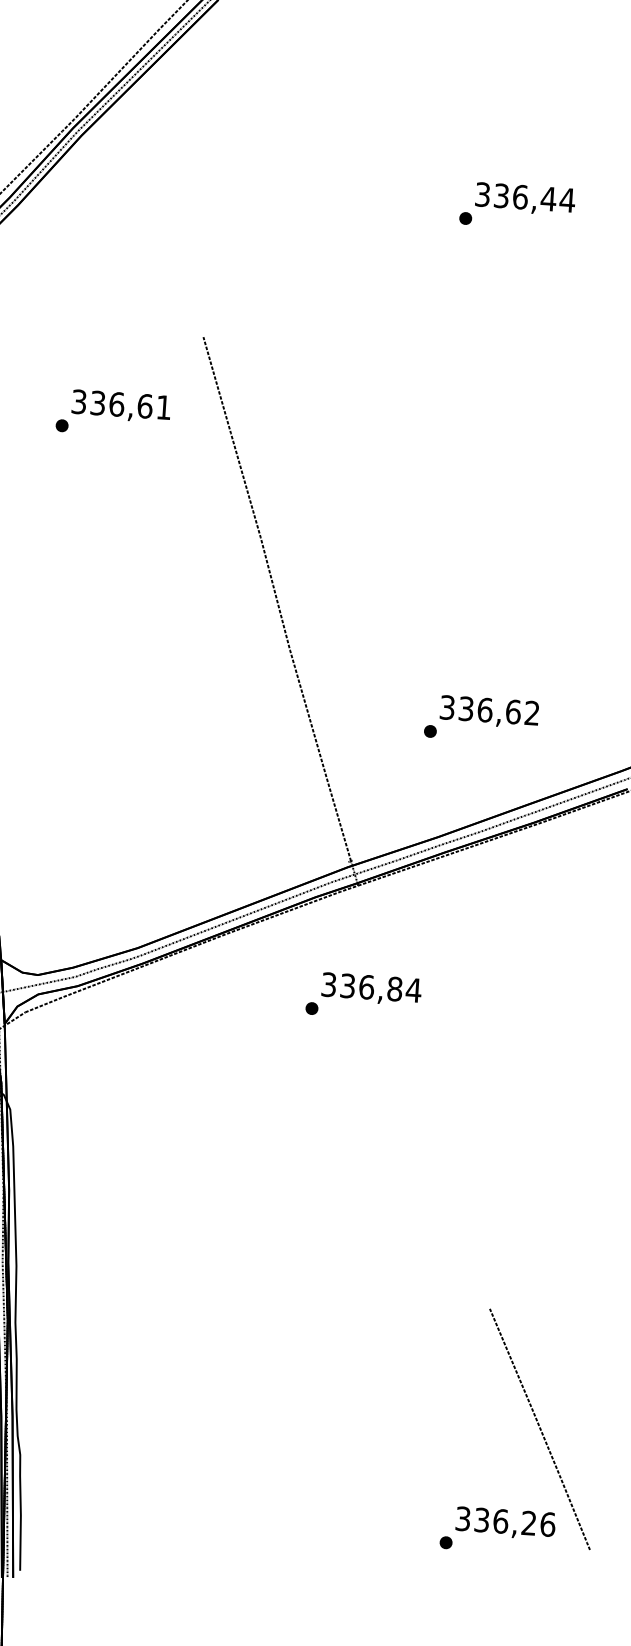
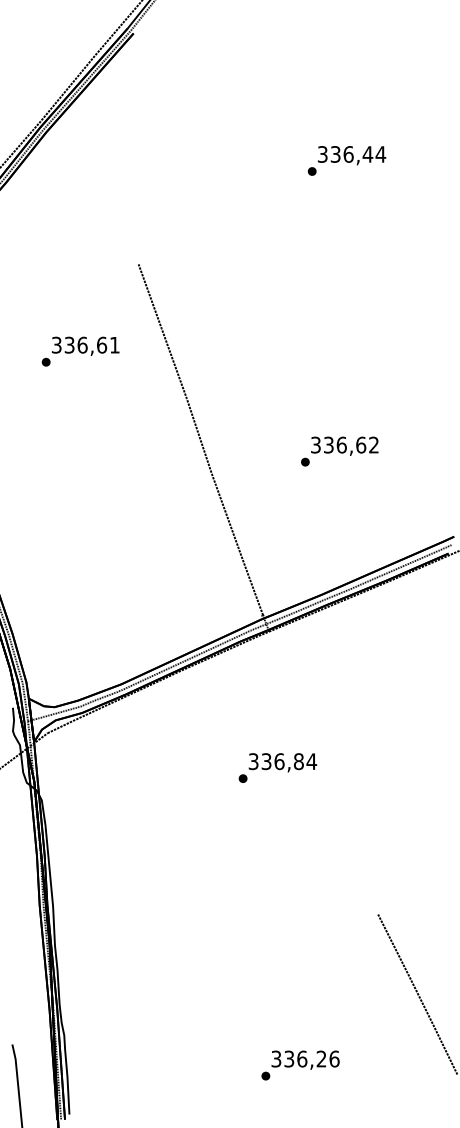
text: (113, 413) -> (80, 351), moved
text: (481, 719) -> (339, 451), moved
text: (363, 995) -> (277, 767), moved
text: (497, 1530) -> (300, 1065), moved

